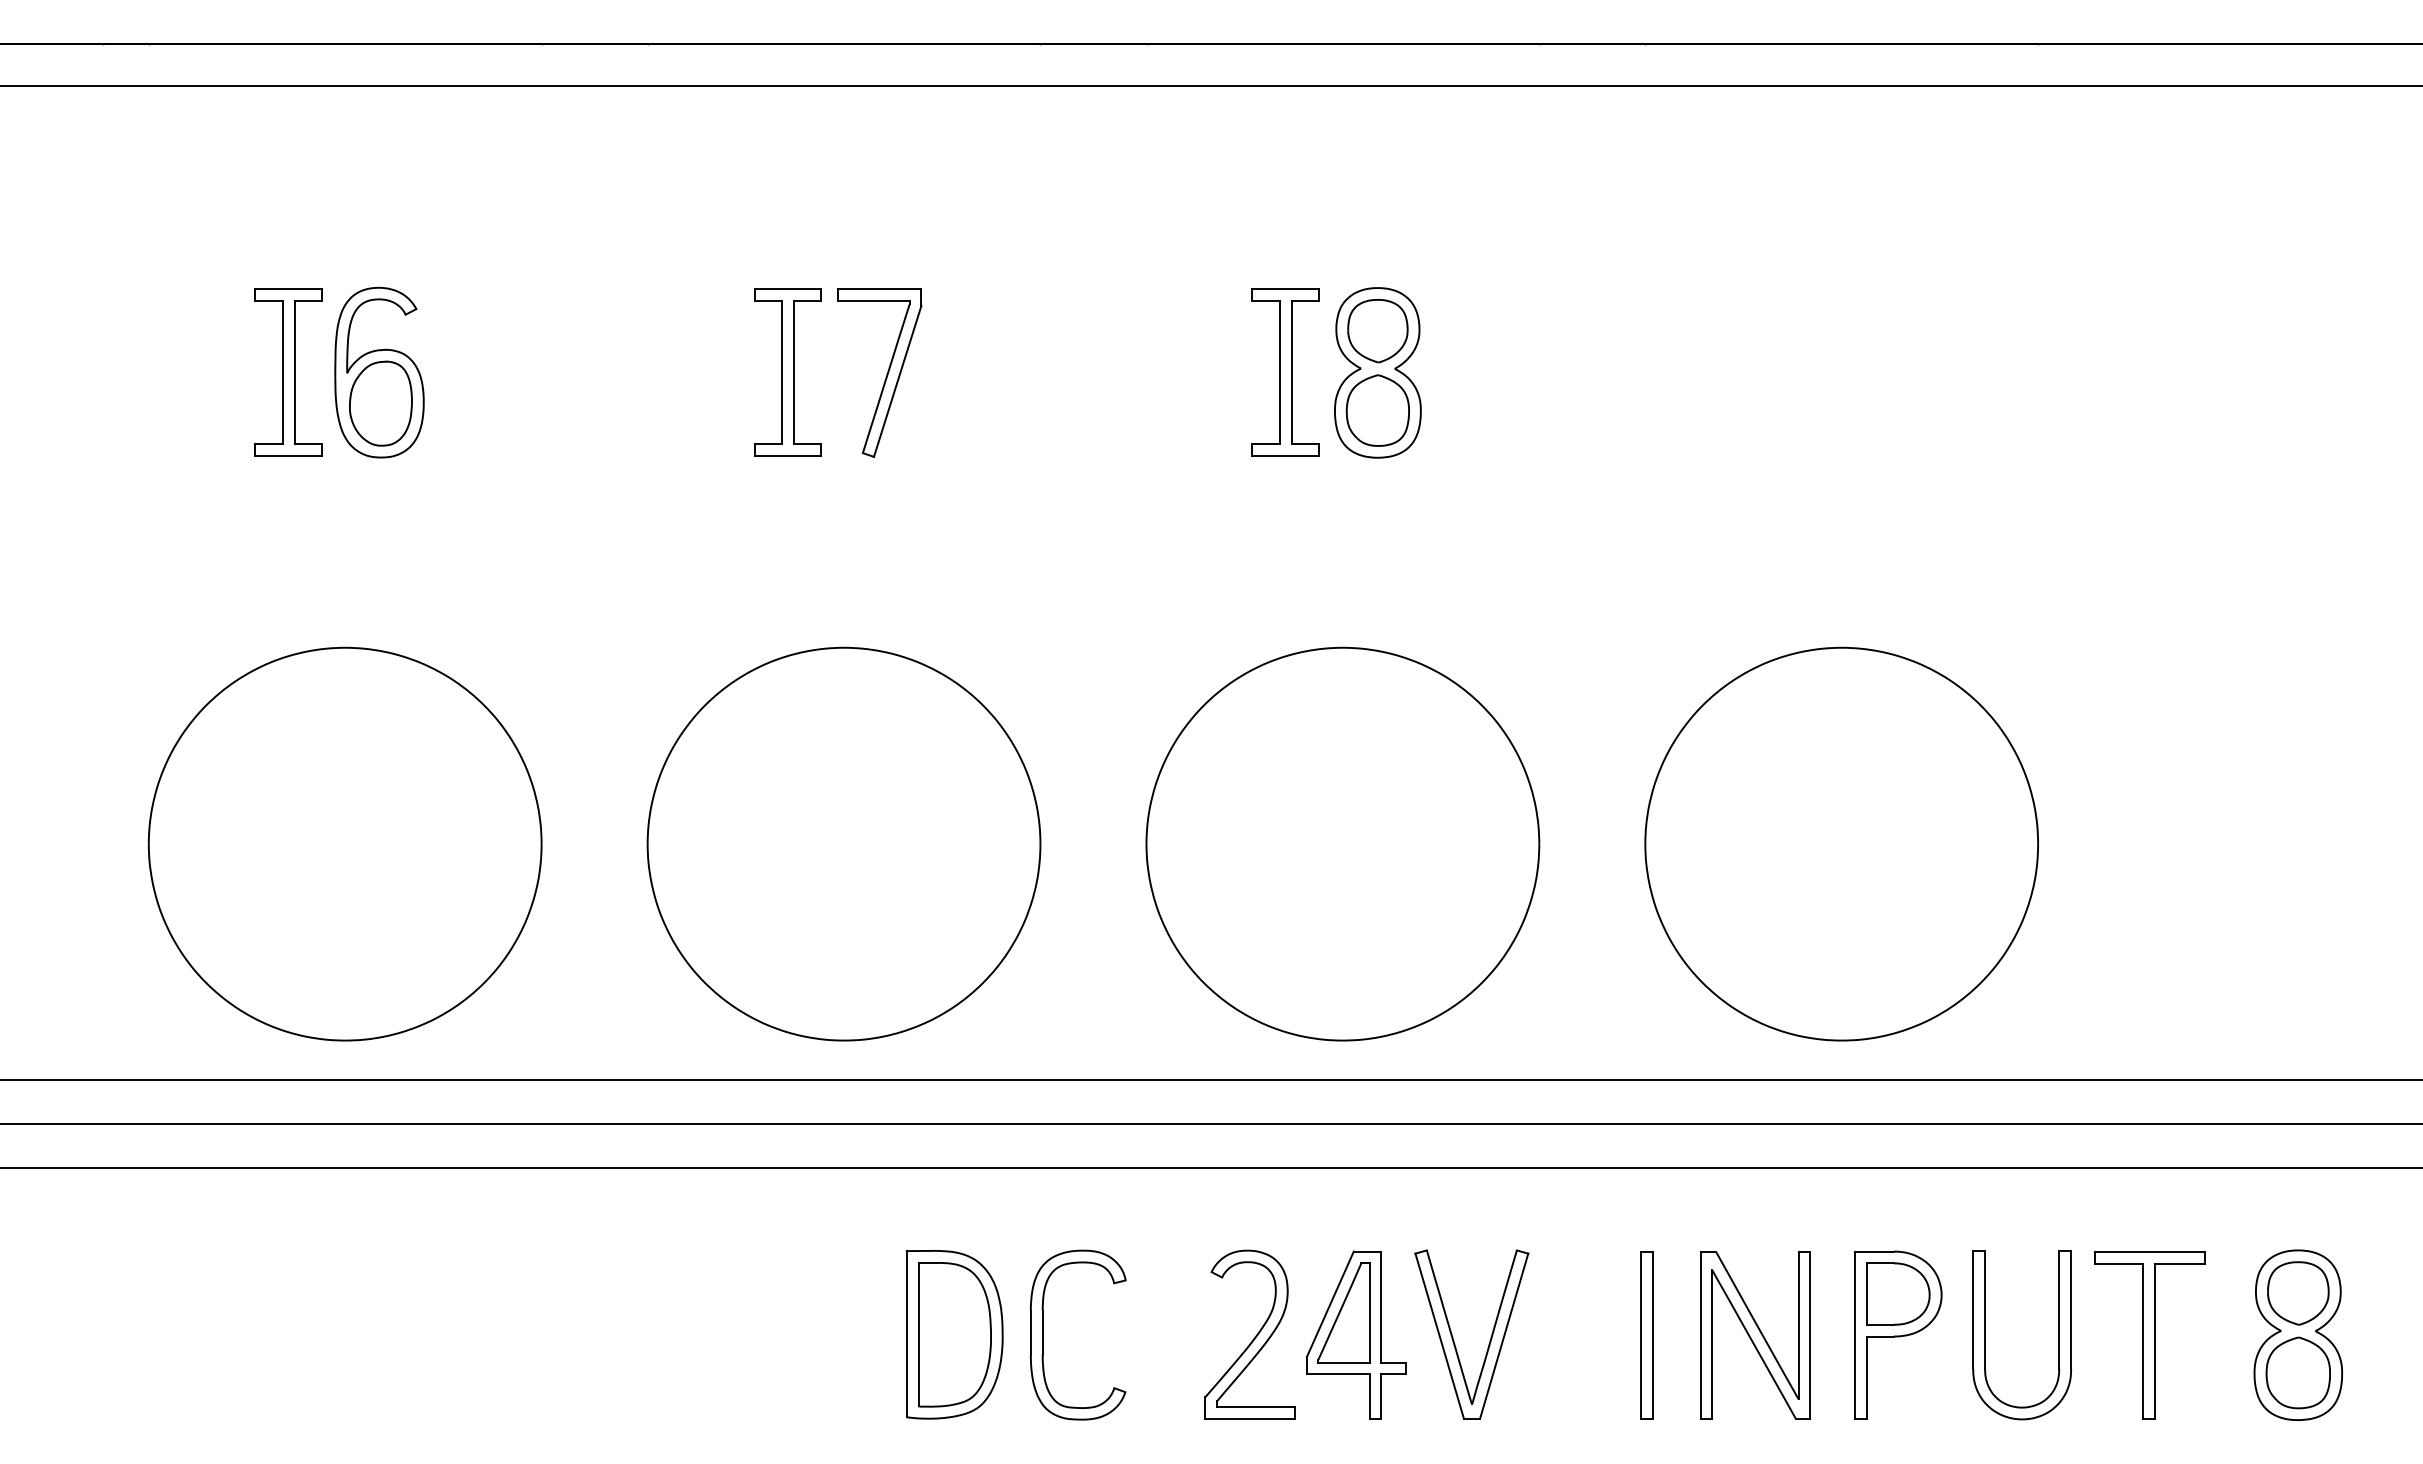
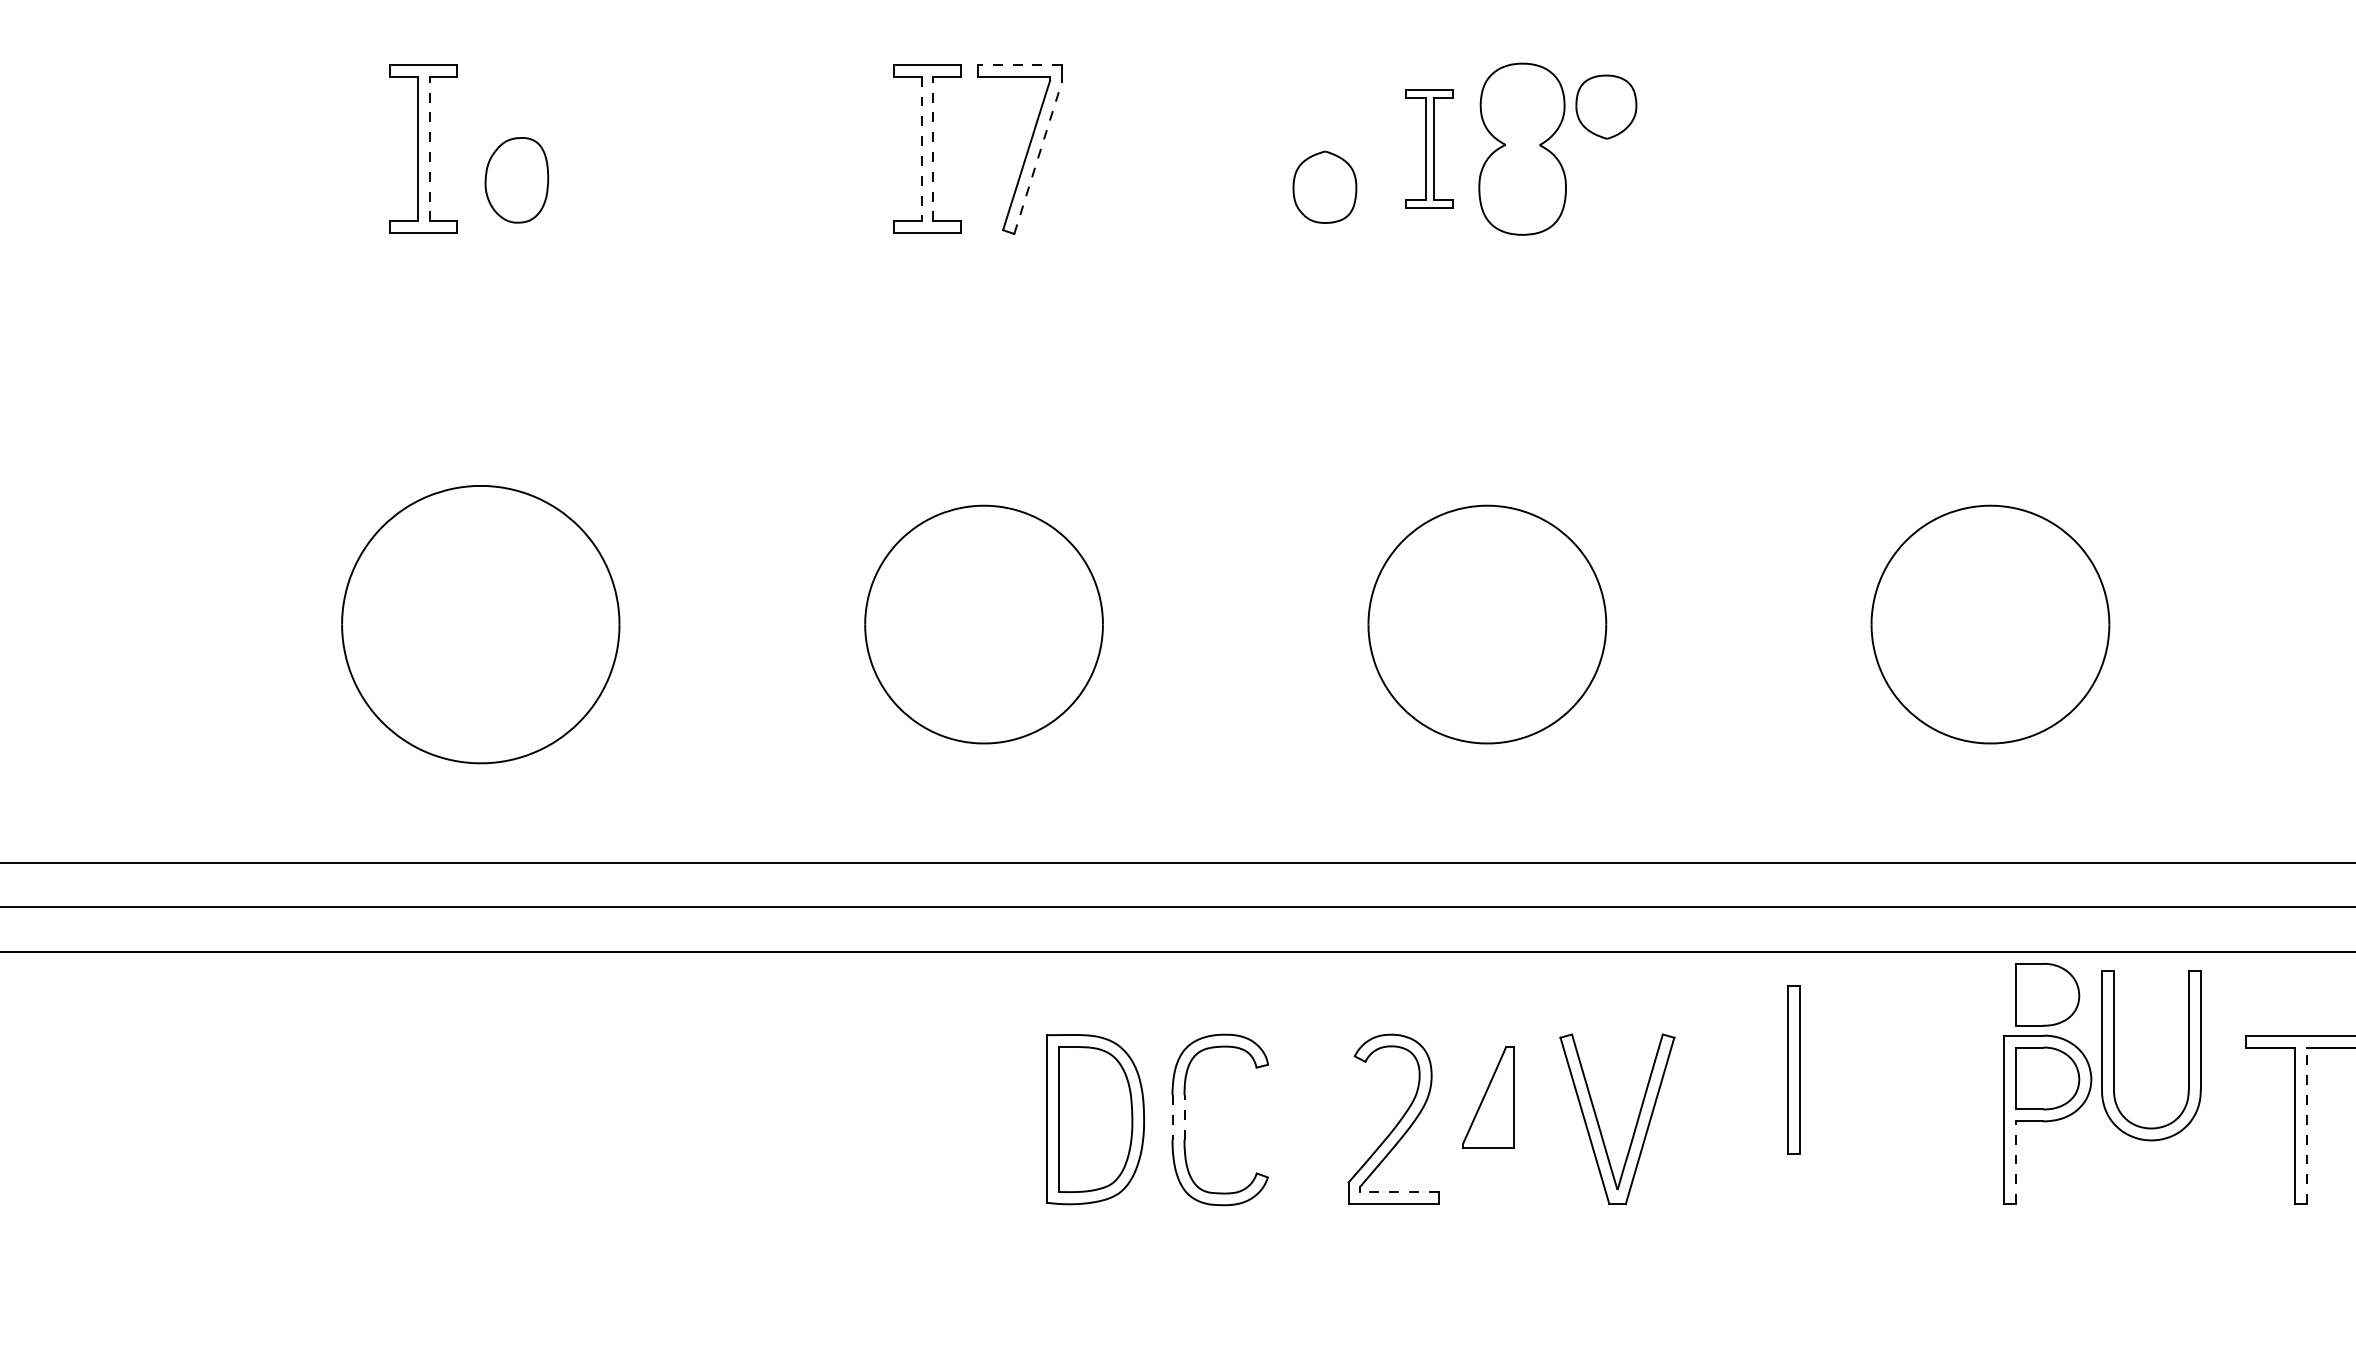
line: (879, 288) -> (1019, 64), solid -> dashed
part: (1377, 331) -> (1605, 107), moved
line: (294, 372) -> (429, 148), solid -> dashed
part: (379, 372) -> (515, 148), removed
line: (782, 372) -> (921, 148), solid -> dashed
line: (793, 372) -> (933, 148), solid -> dashed
part: (1285, 372) -> (1429, 148), size x0.7
line: (897, 380) -> (1038, 156), solid -> dashed
part: (1377, 410) -> (1324, 187), moved
part: (344, 843) -> (480, 623), size x0.7
part: (843, 843) -> (983, 623), size x0.6
part: (1342, 843) -> (1486, 623), size x0.6
part: (1841, 843) -> (1990, 623), size x0.6
part: (1898, 1210) -> (2047, 994), added
line: (1030, 1332) -> (1172, 1117), solid -> dashed
line: (1042, 1332) -> (1184, 1117), solid -> dashed
part: (1355, 1334) -> (1500, 1119), removed
part: (1646, 1335) -> (1793, 1069), moved
part: (1755, 1335) -> (1903, 1120), removed
part: (1985, 1335) -> (2114, 1055), moved
line: (2155, 1340) -> (2307, 1125), solid -> dashed
line: (1866, 1377) -> (2015, 1162), solid -> dashed
line: (1255, 1406) -> (1399, 1191), solid -> dashed

